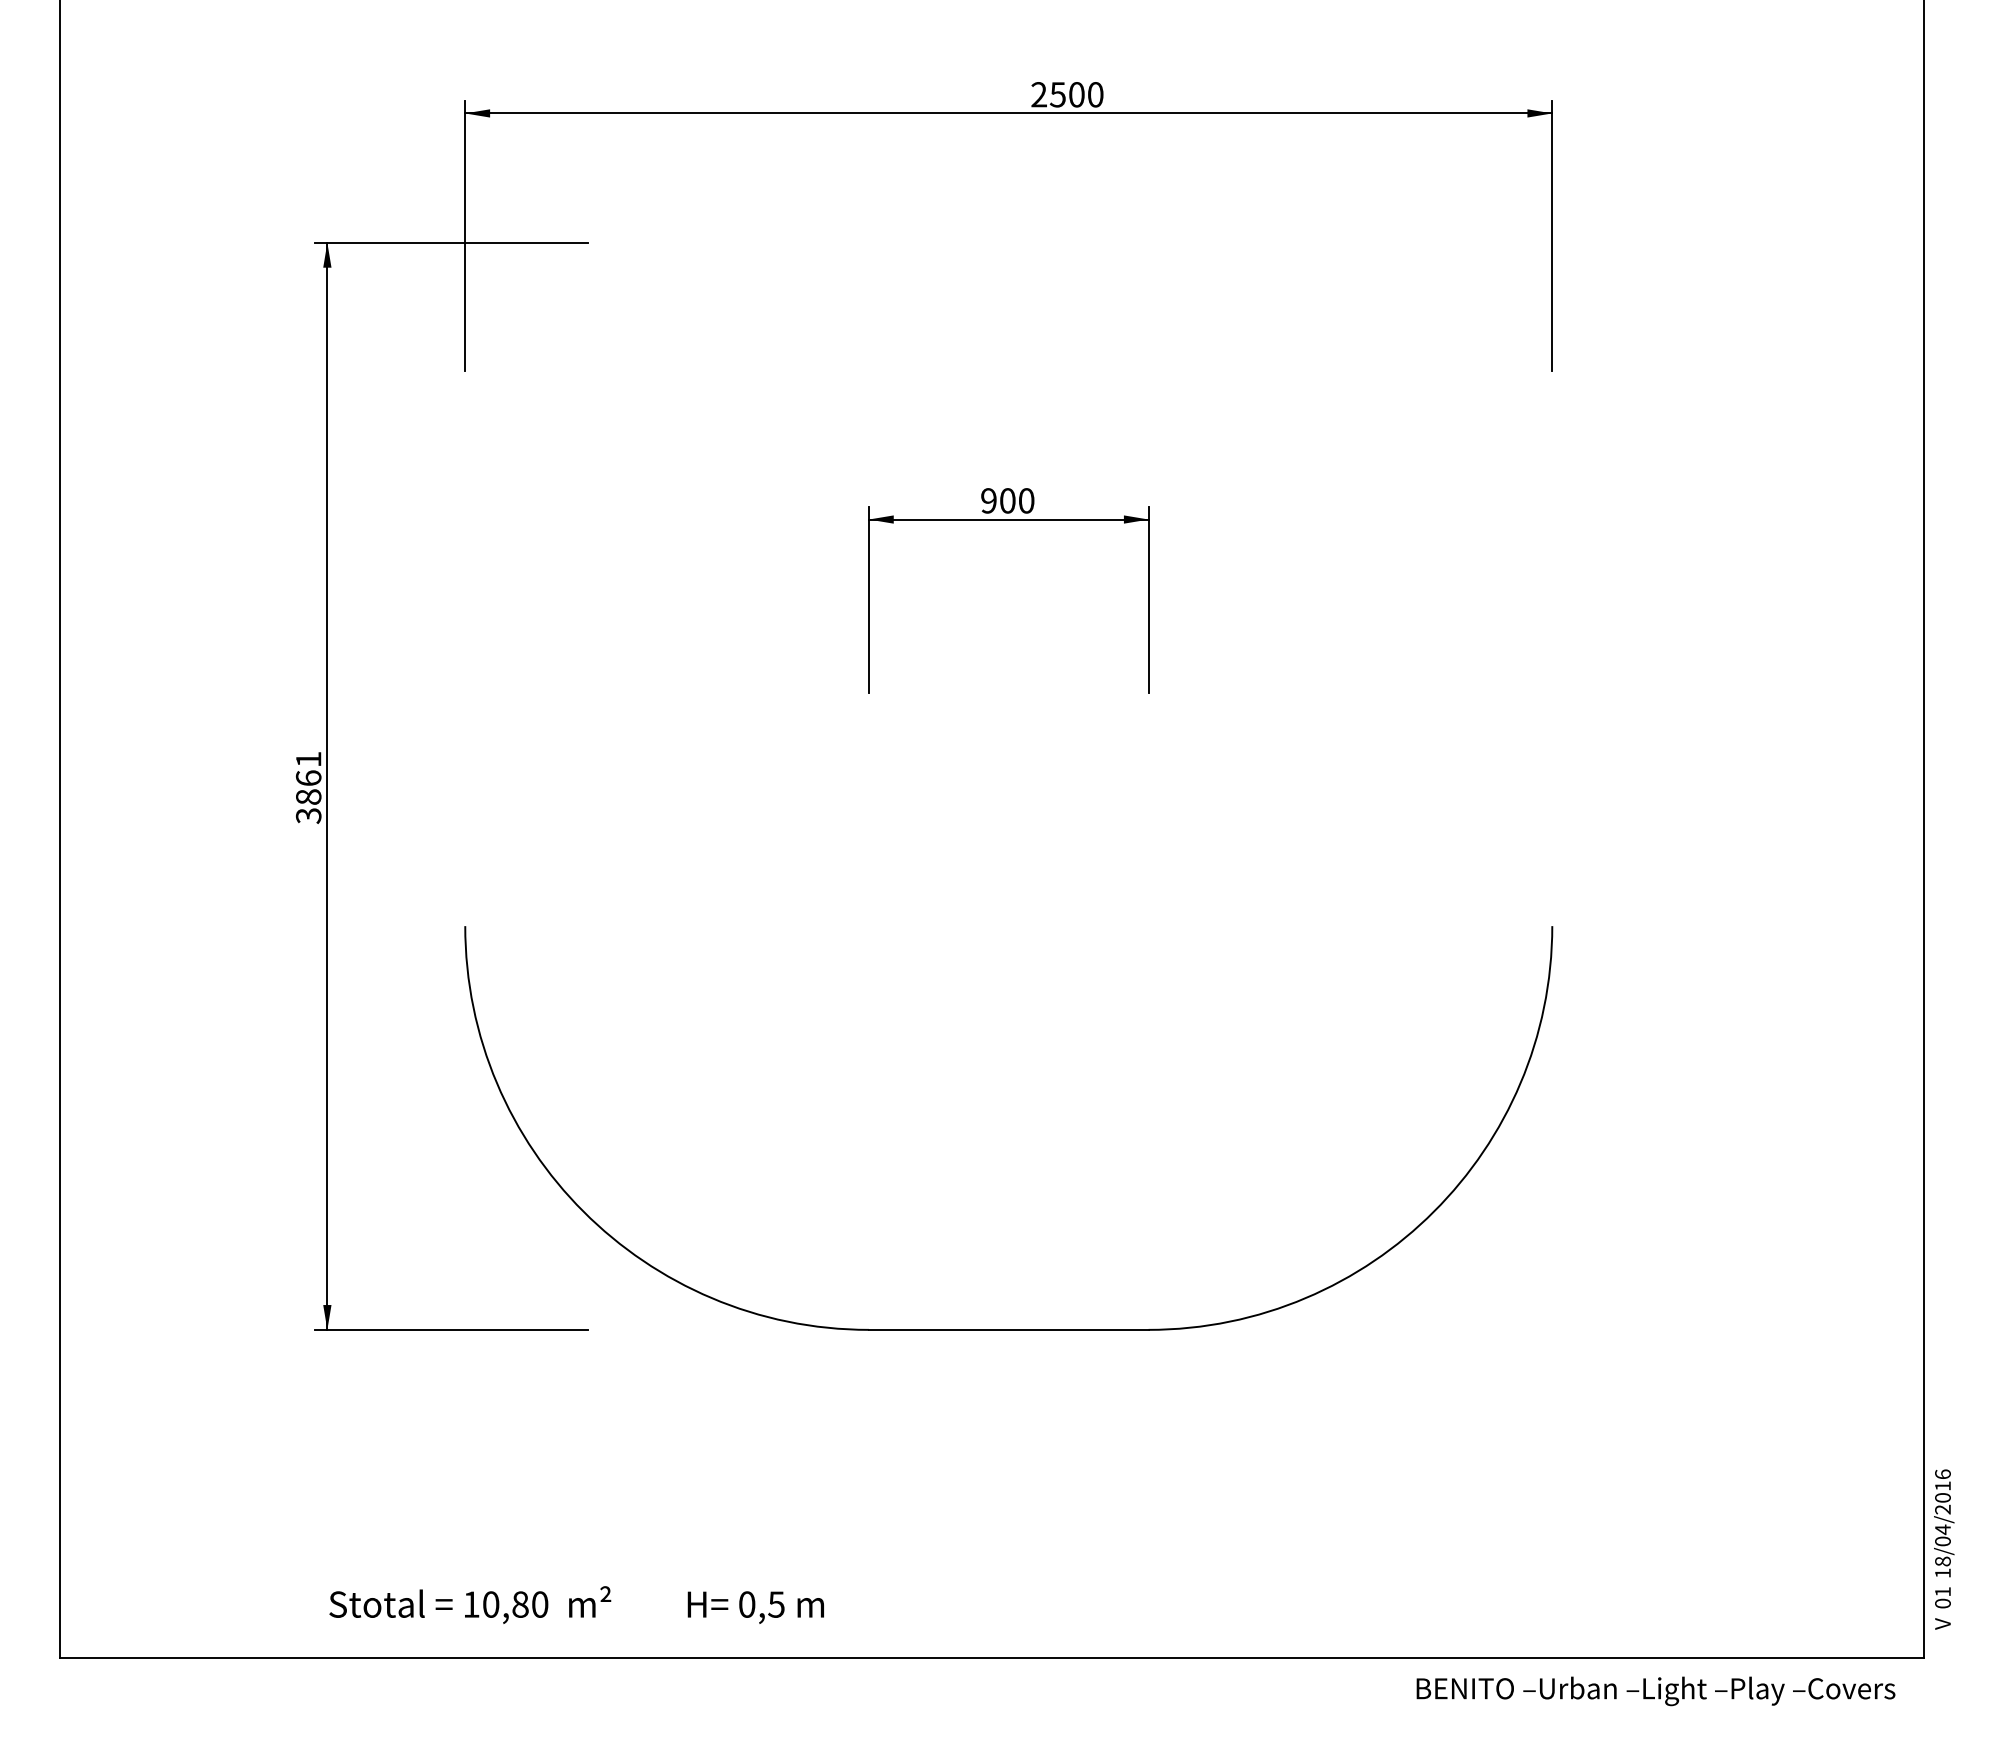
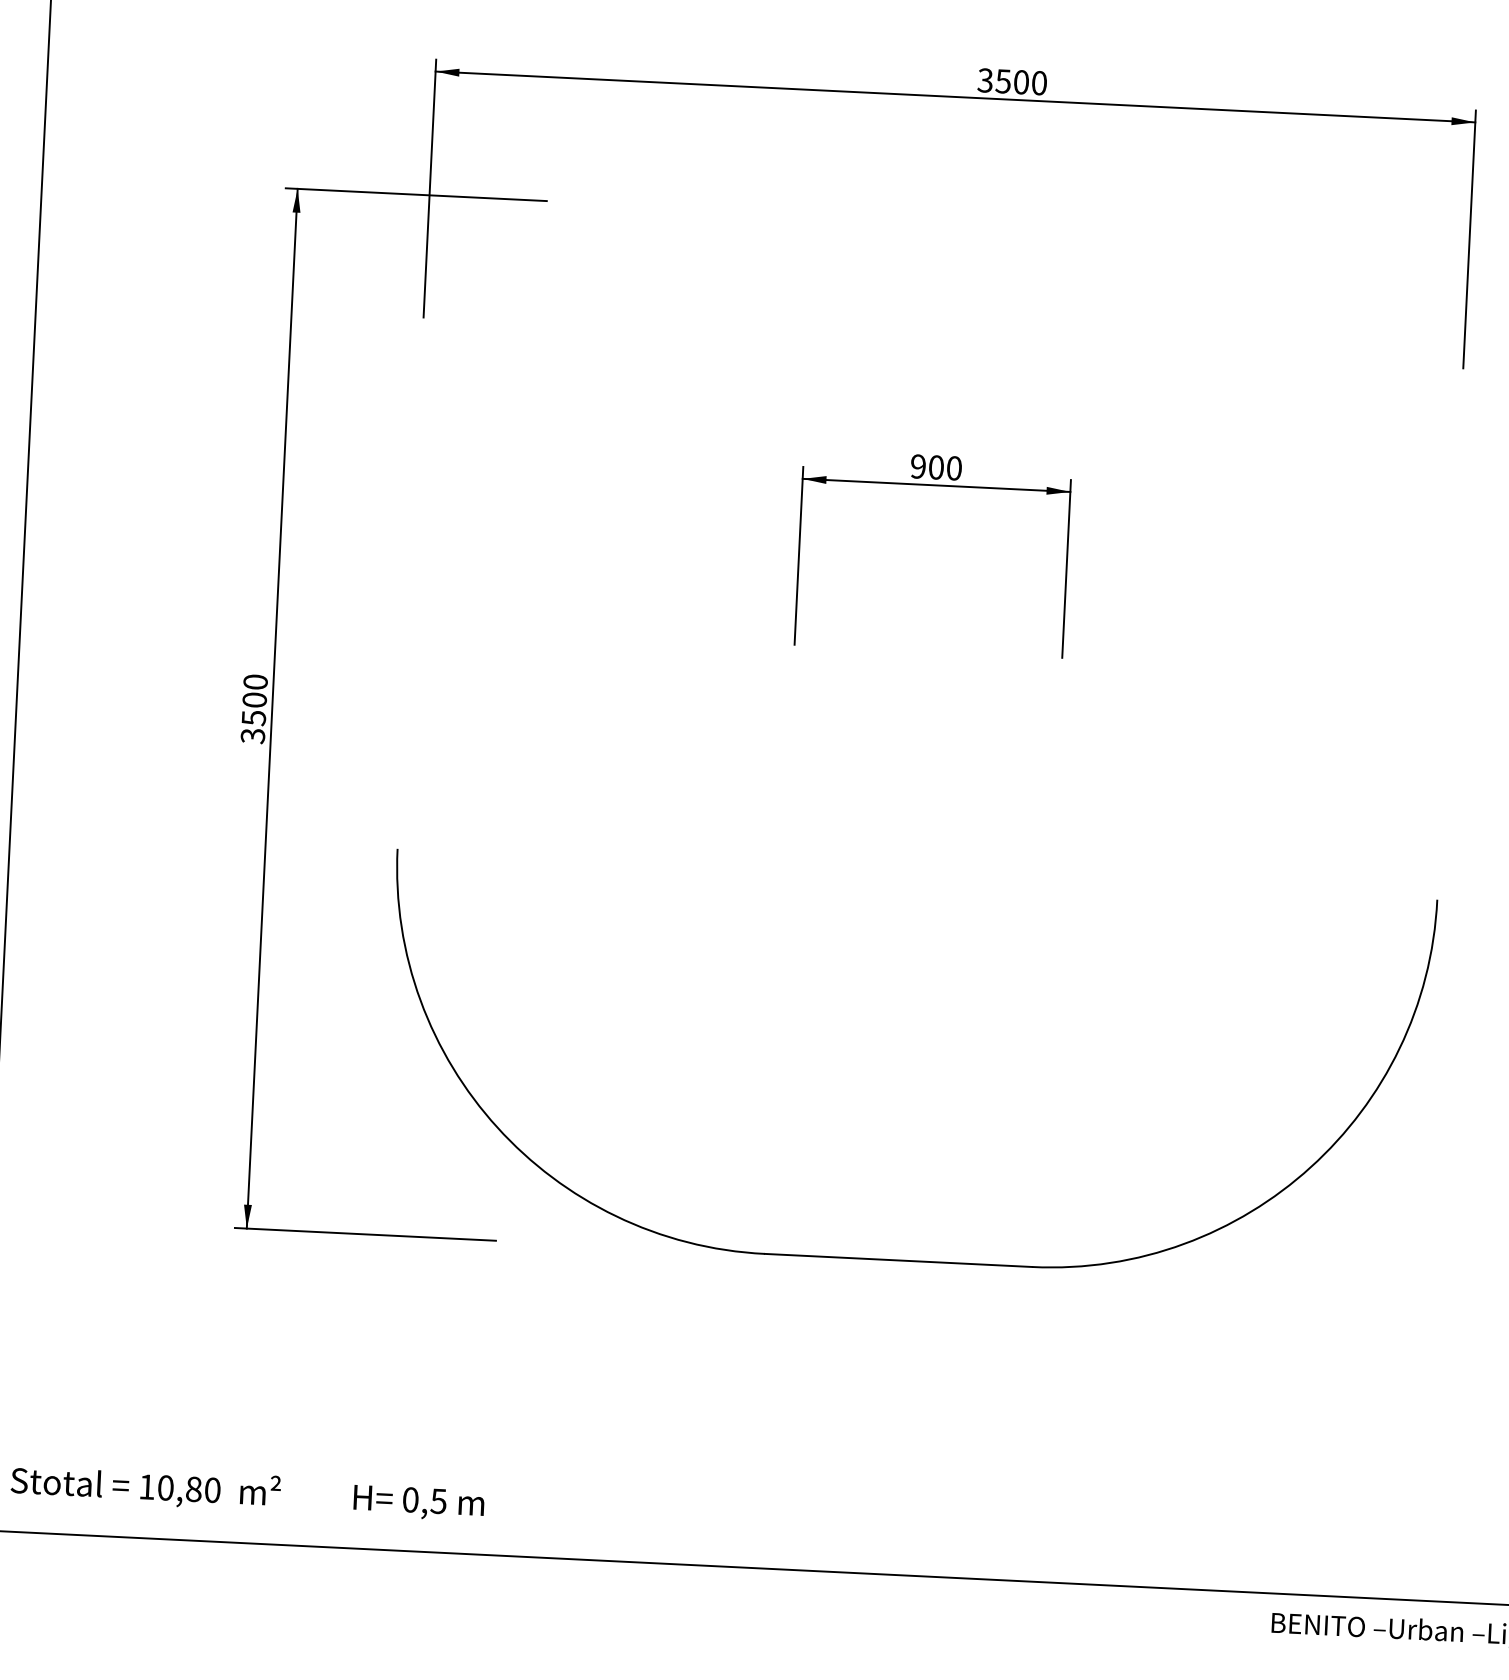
text: (1038, 94) -> (984, 80), 2500 -> 3500
text: (308, 778) -> (254, 700), 3861 -> 3500
text: (576, 1604) -> (247, 1491), moved

